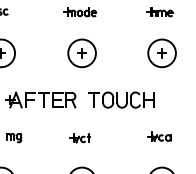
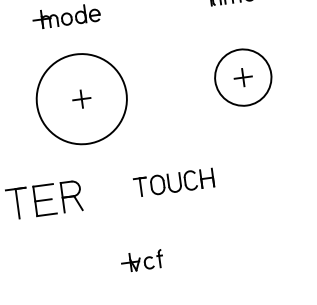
circle: (81, 53) -> (80, 99), size x1.6
part: (121, 99) -> (173, 181), size x0.6
part: (159, 136) -> (260, 246), removed
part: (79, 138) -> (141, 261), moved

